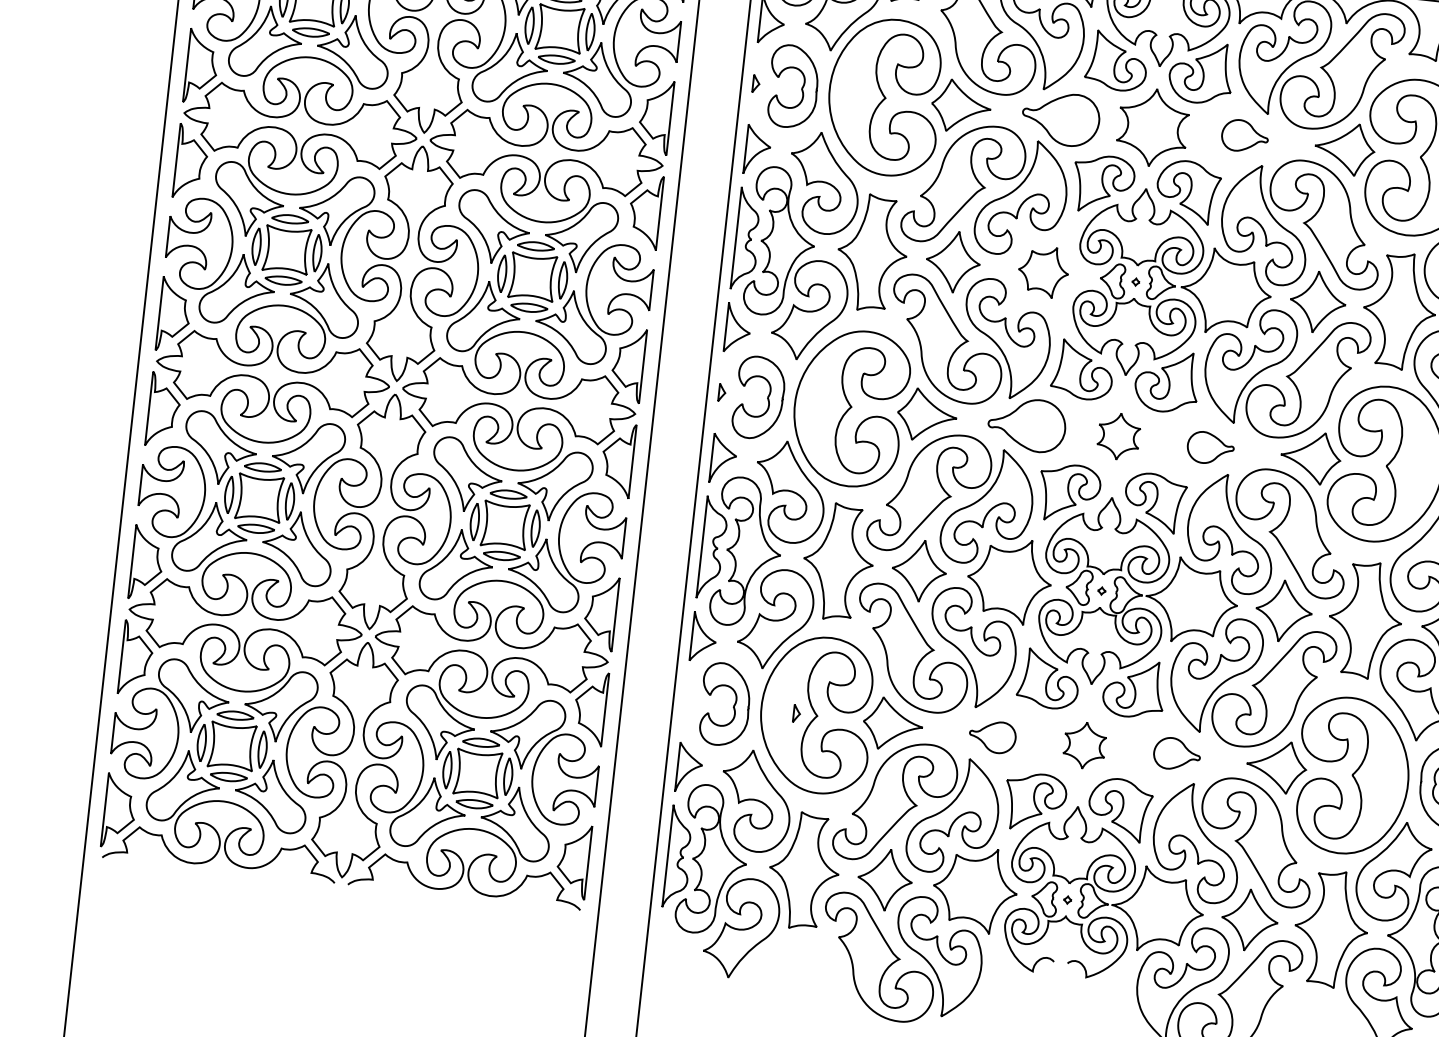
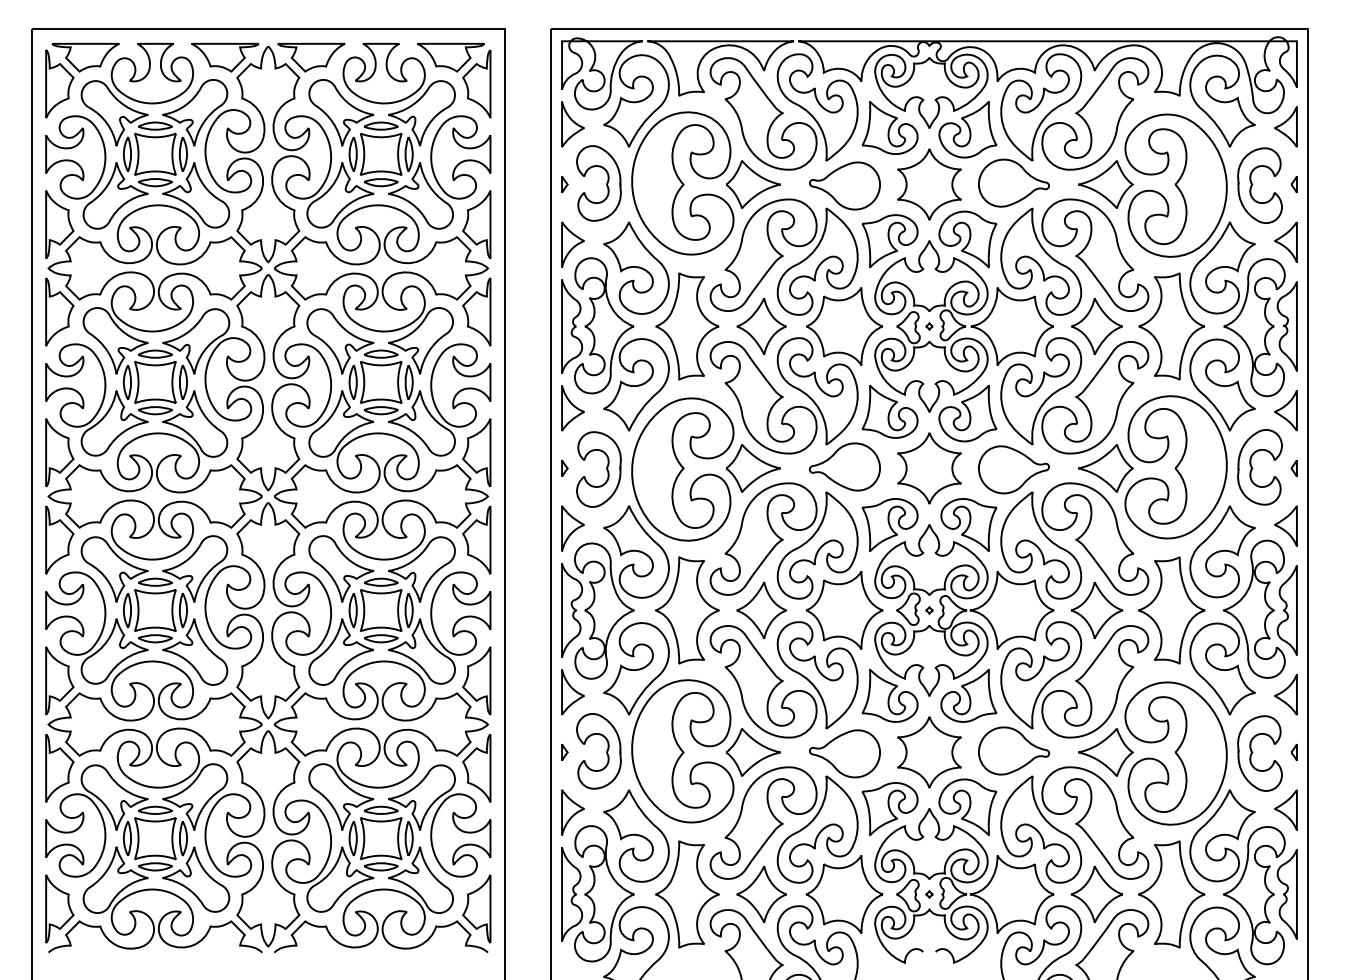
part: (1244, 135) -> (1013, 182), size x1.67
part: (1043, 271) -> (844, 326), size x1.67
part: (1118, 436) -> (929, 468), size x1.67
part: (1210, 447) -> (1013, 469), size x1.67
part: (796, 712) -> (564, 751), moved
part: (992, 736) -> (844, 753), size x1.67
part: (1084, 745) -> (929, 752), size x1.67
part: (1177, 753) -> (1014, 750), size x1.67

